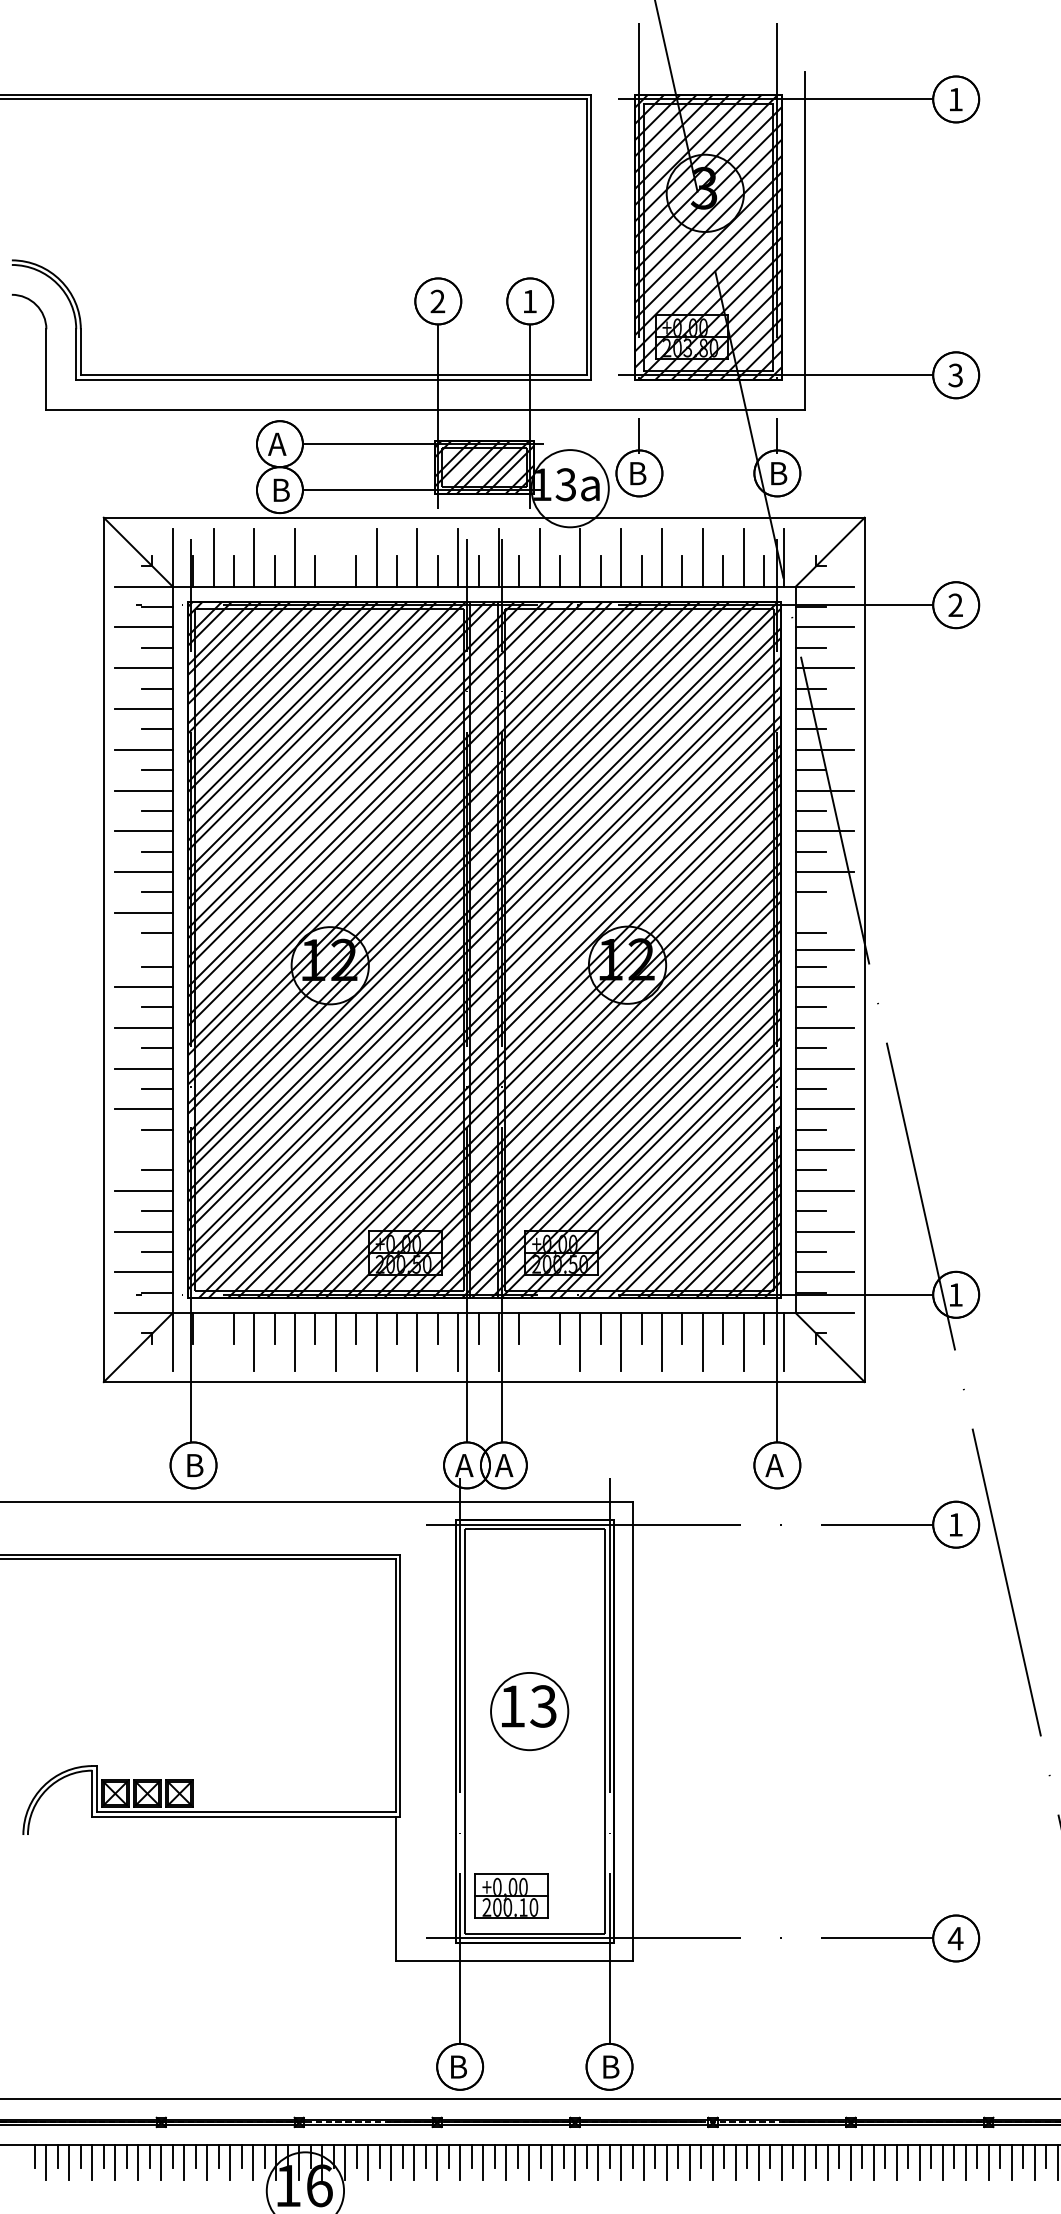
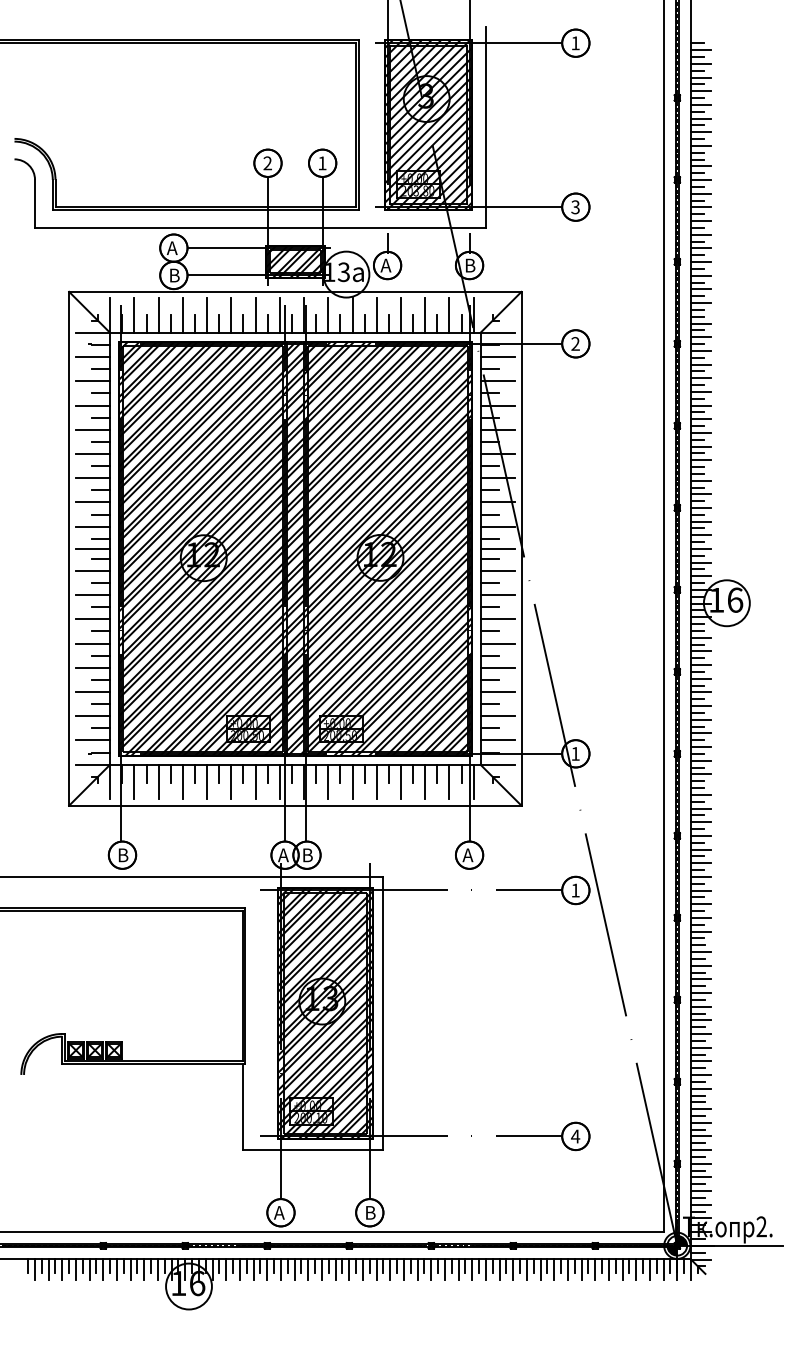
text: (635, 473) -> (385, 265), B -> A
line: (336, 557) -> (207, 315), added
line: (824, 912) -> (497, 526), added
line: (143, 949) -> (92, 548), added
line: (143, 1149) -> (92, 667), added
line: (213, 1341) -> (134, 781), added
line: (540, 1341) -> (328, 781), added
text: (503, 1465) -> (306, 855), A -> B
hatch: (535, 1731) -> (325, 1013), added
text: (457, 2066) -> (279, 1212), B -> A

